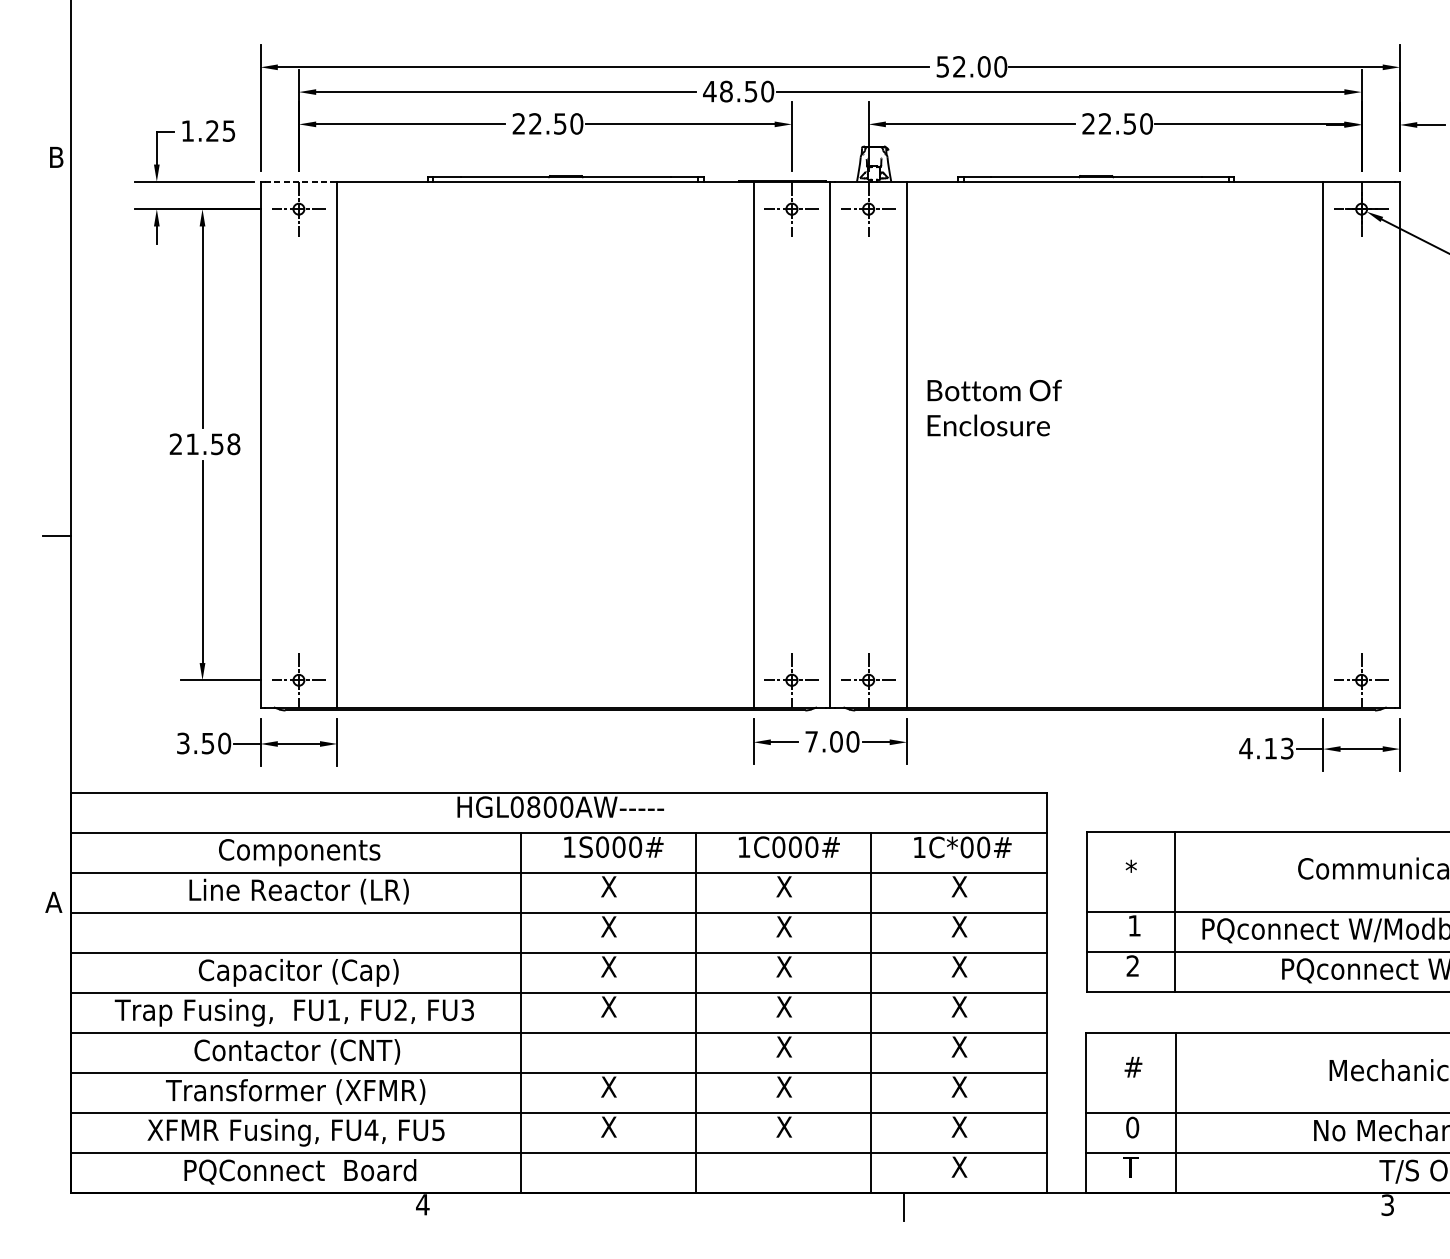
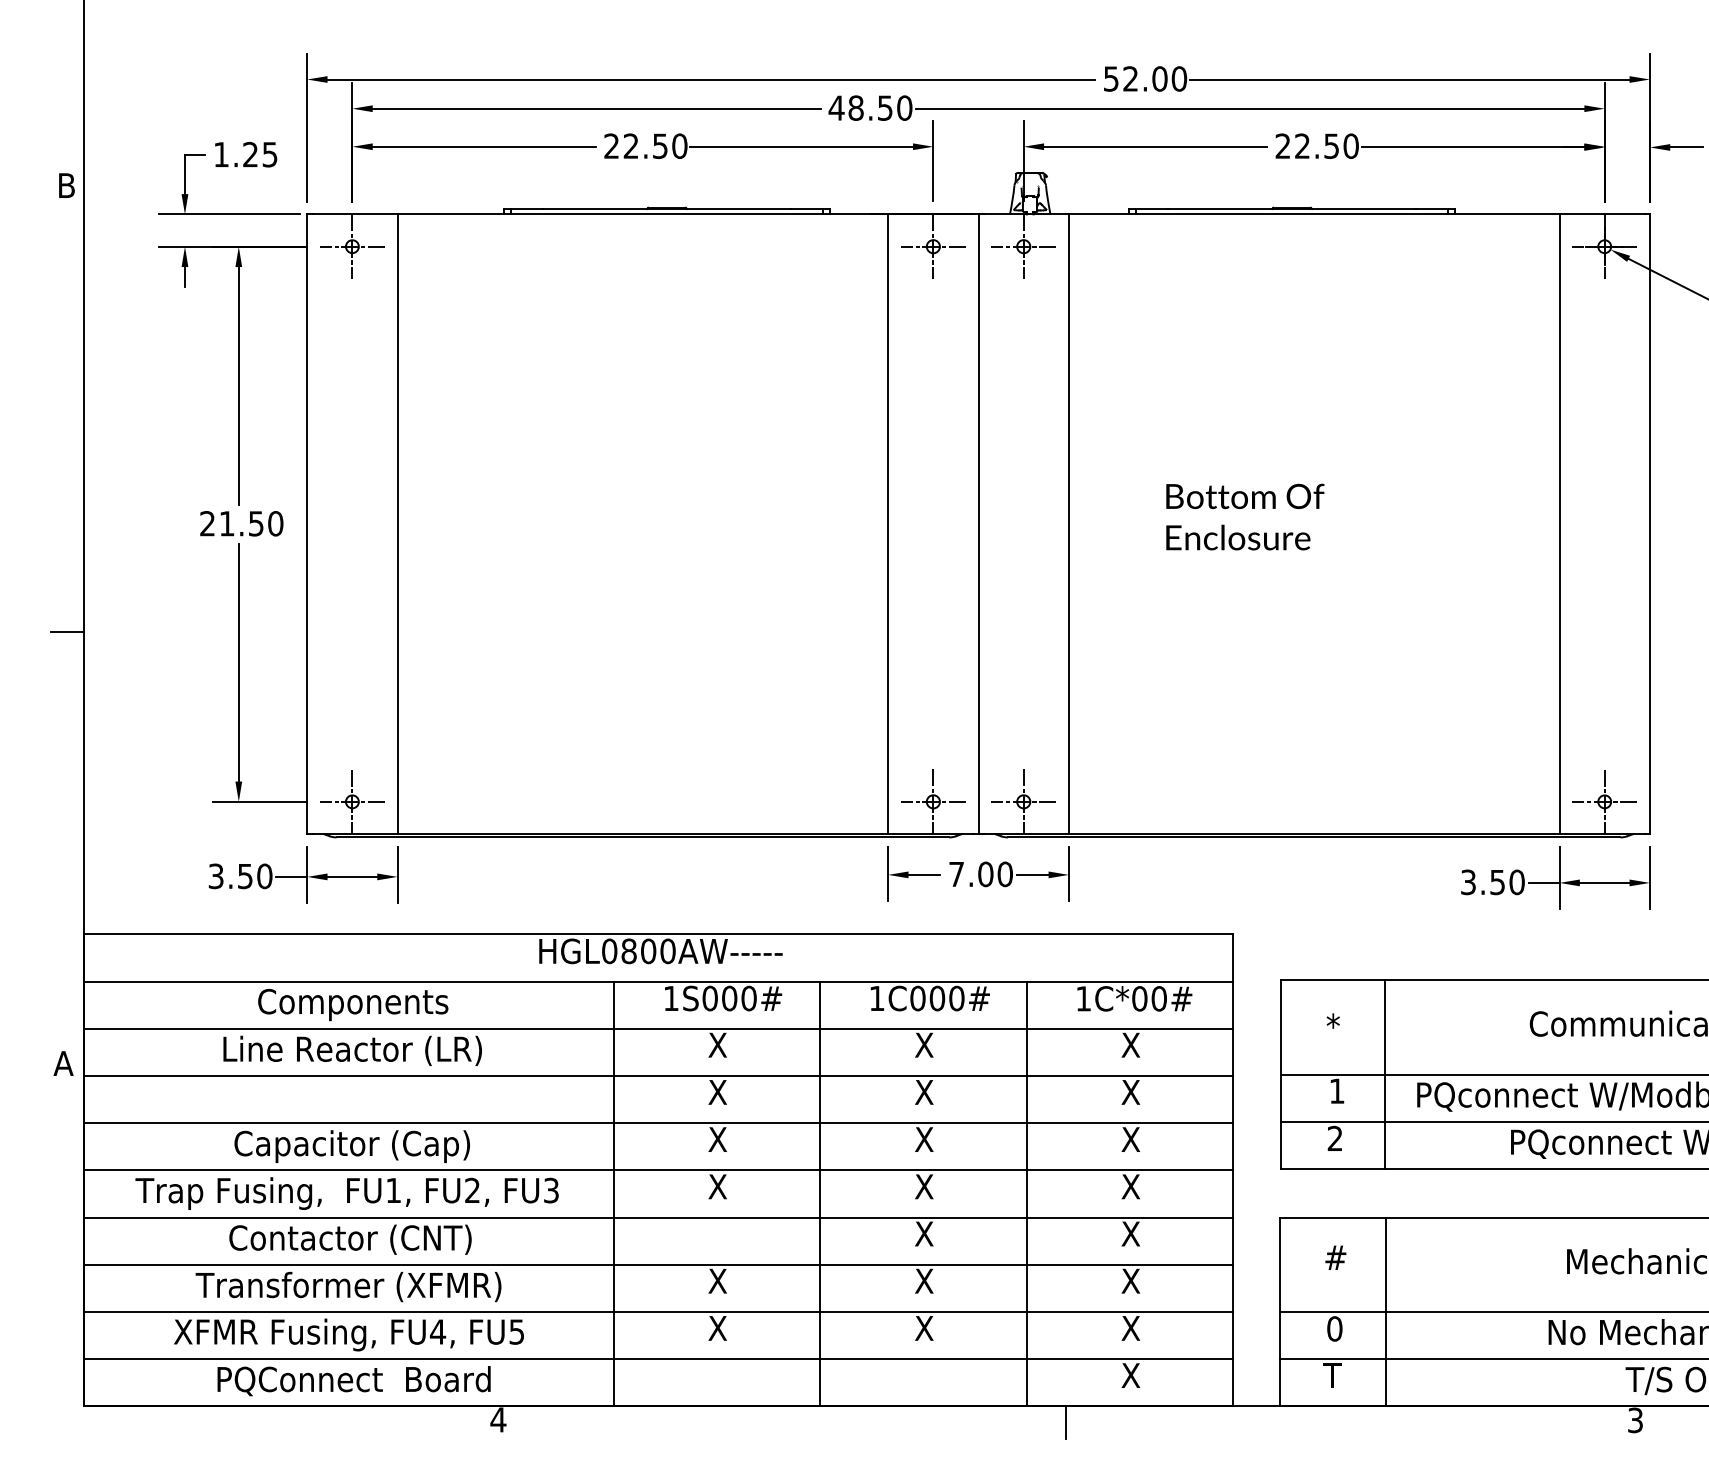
line: (301, 181) -> (355, 214), dashed -> solid
text: (994, 407) -> (1245, 516), moved
text: (233, 444) -> (275, 523), 21.58 -> 21.50
text: (1266, 748) -> (1492, 882), 4.13 -> 3.50

